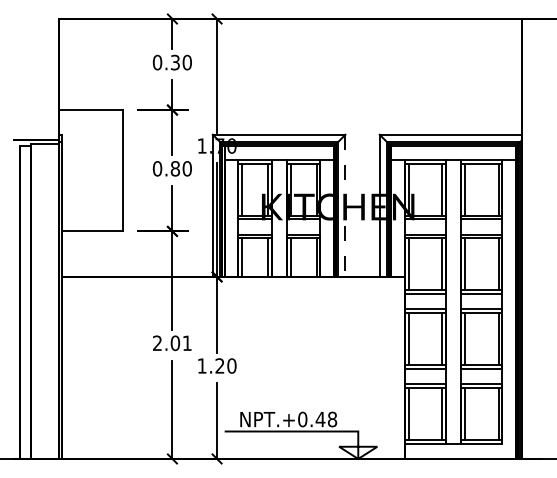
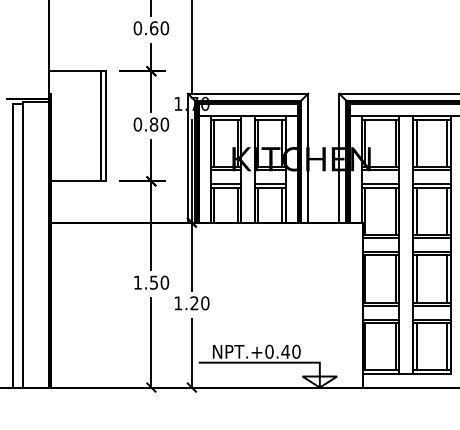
text: (175, 62) -> (154, 28), 0.30 -> 0.60
line: (116, 170) -> (100, 126), added
line: (345, 206) -> (308, 158), dashed -> solid
text: (172, 343) -> (151, 282), 2.01 -> 1.50
text: (332, 419) -> (296, 351), NPT.+0.48 -> NPT.+0.40

